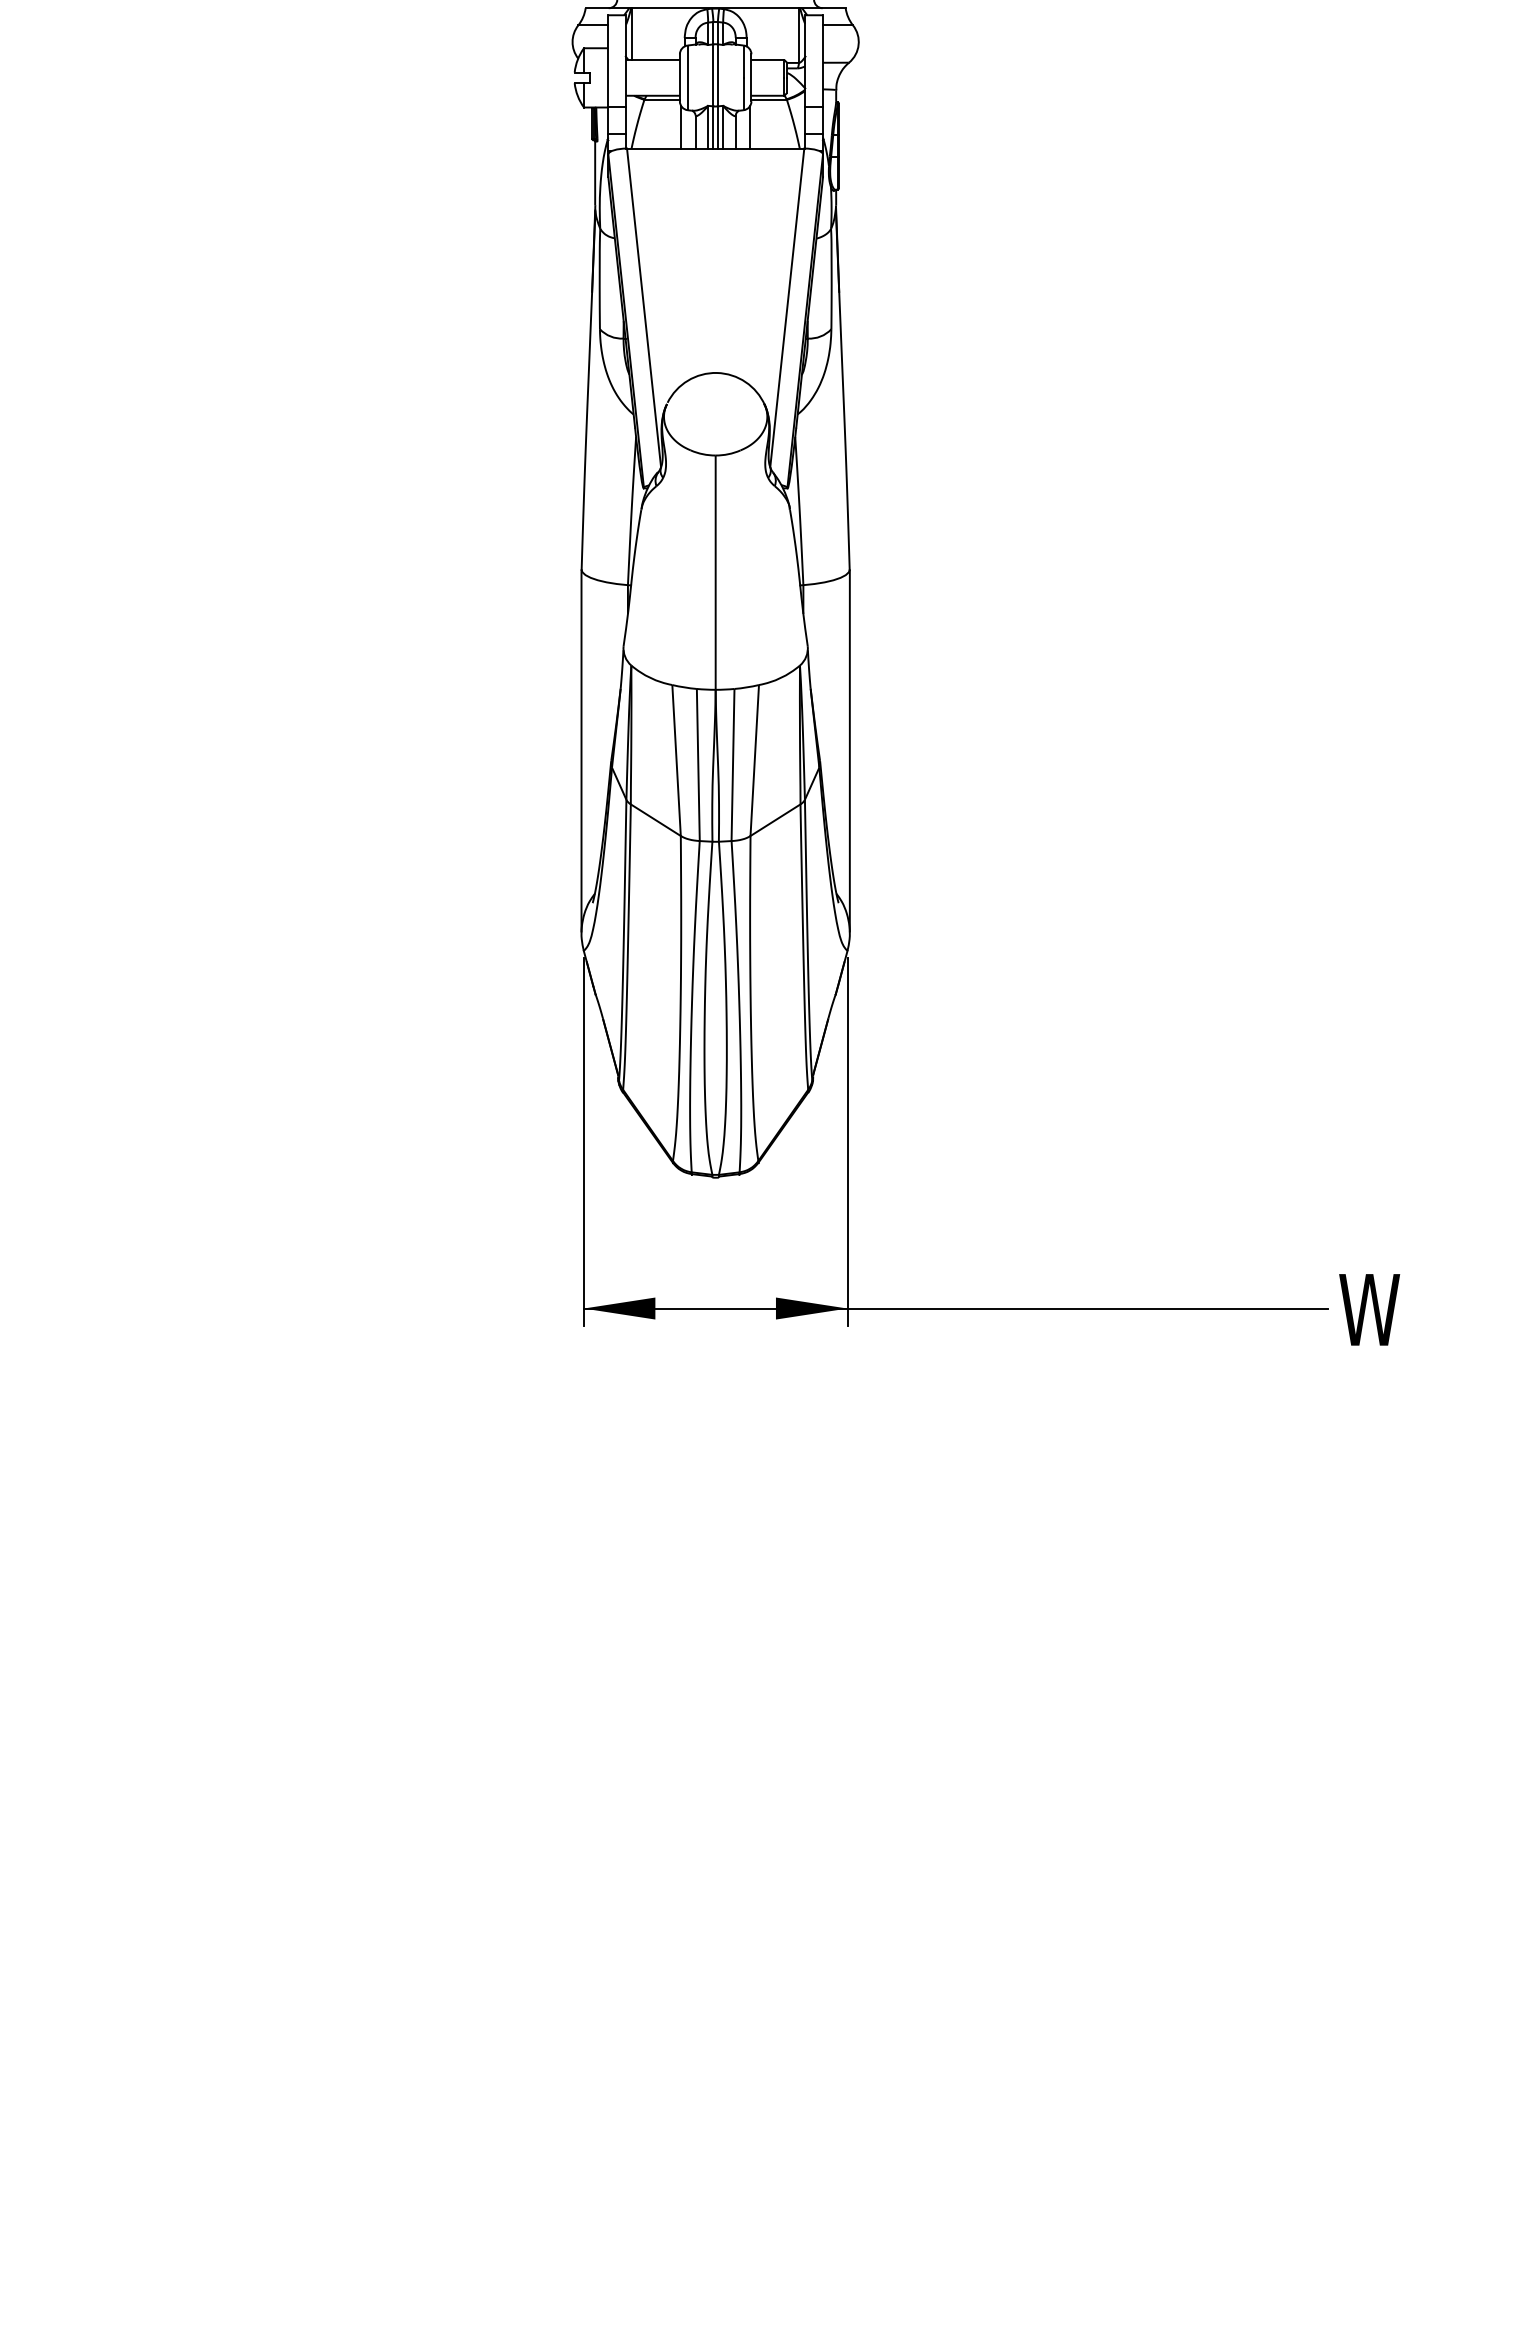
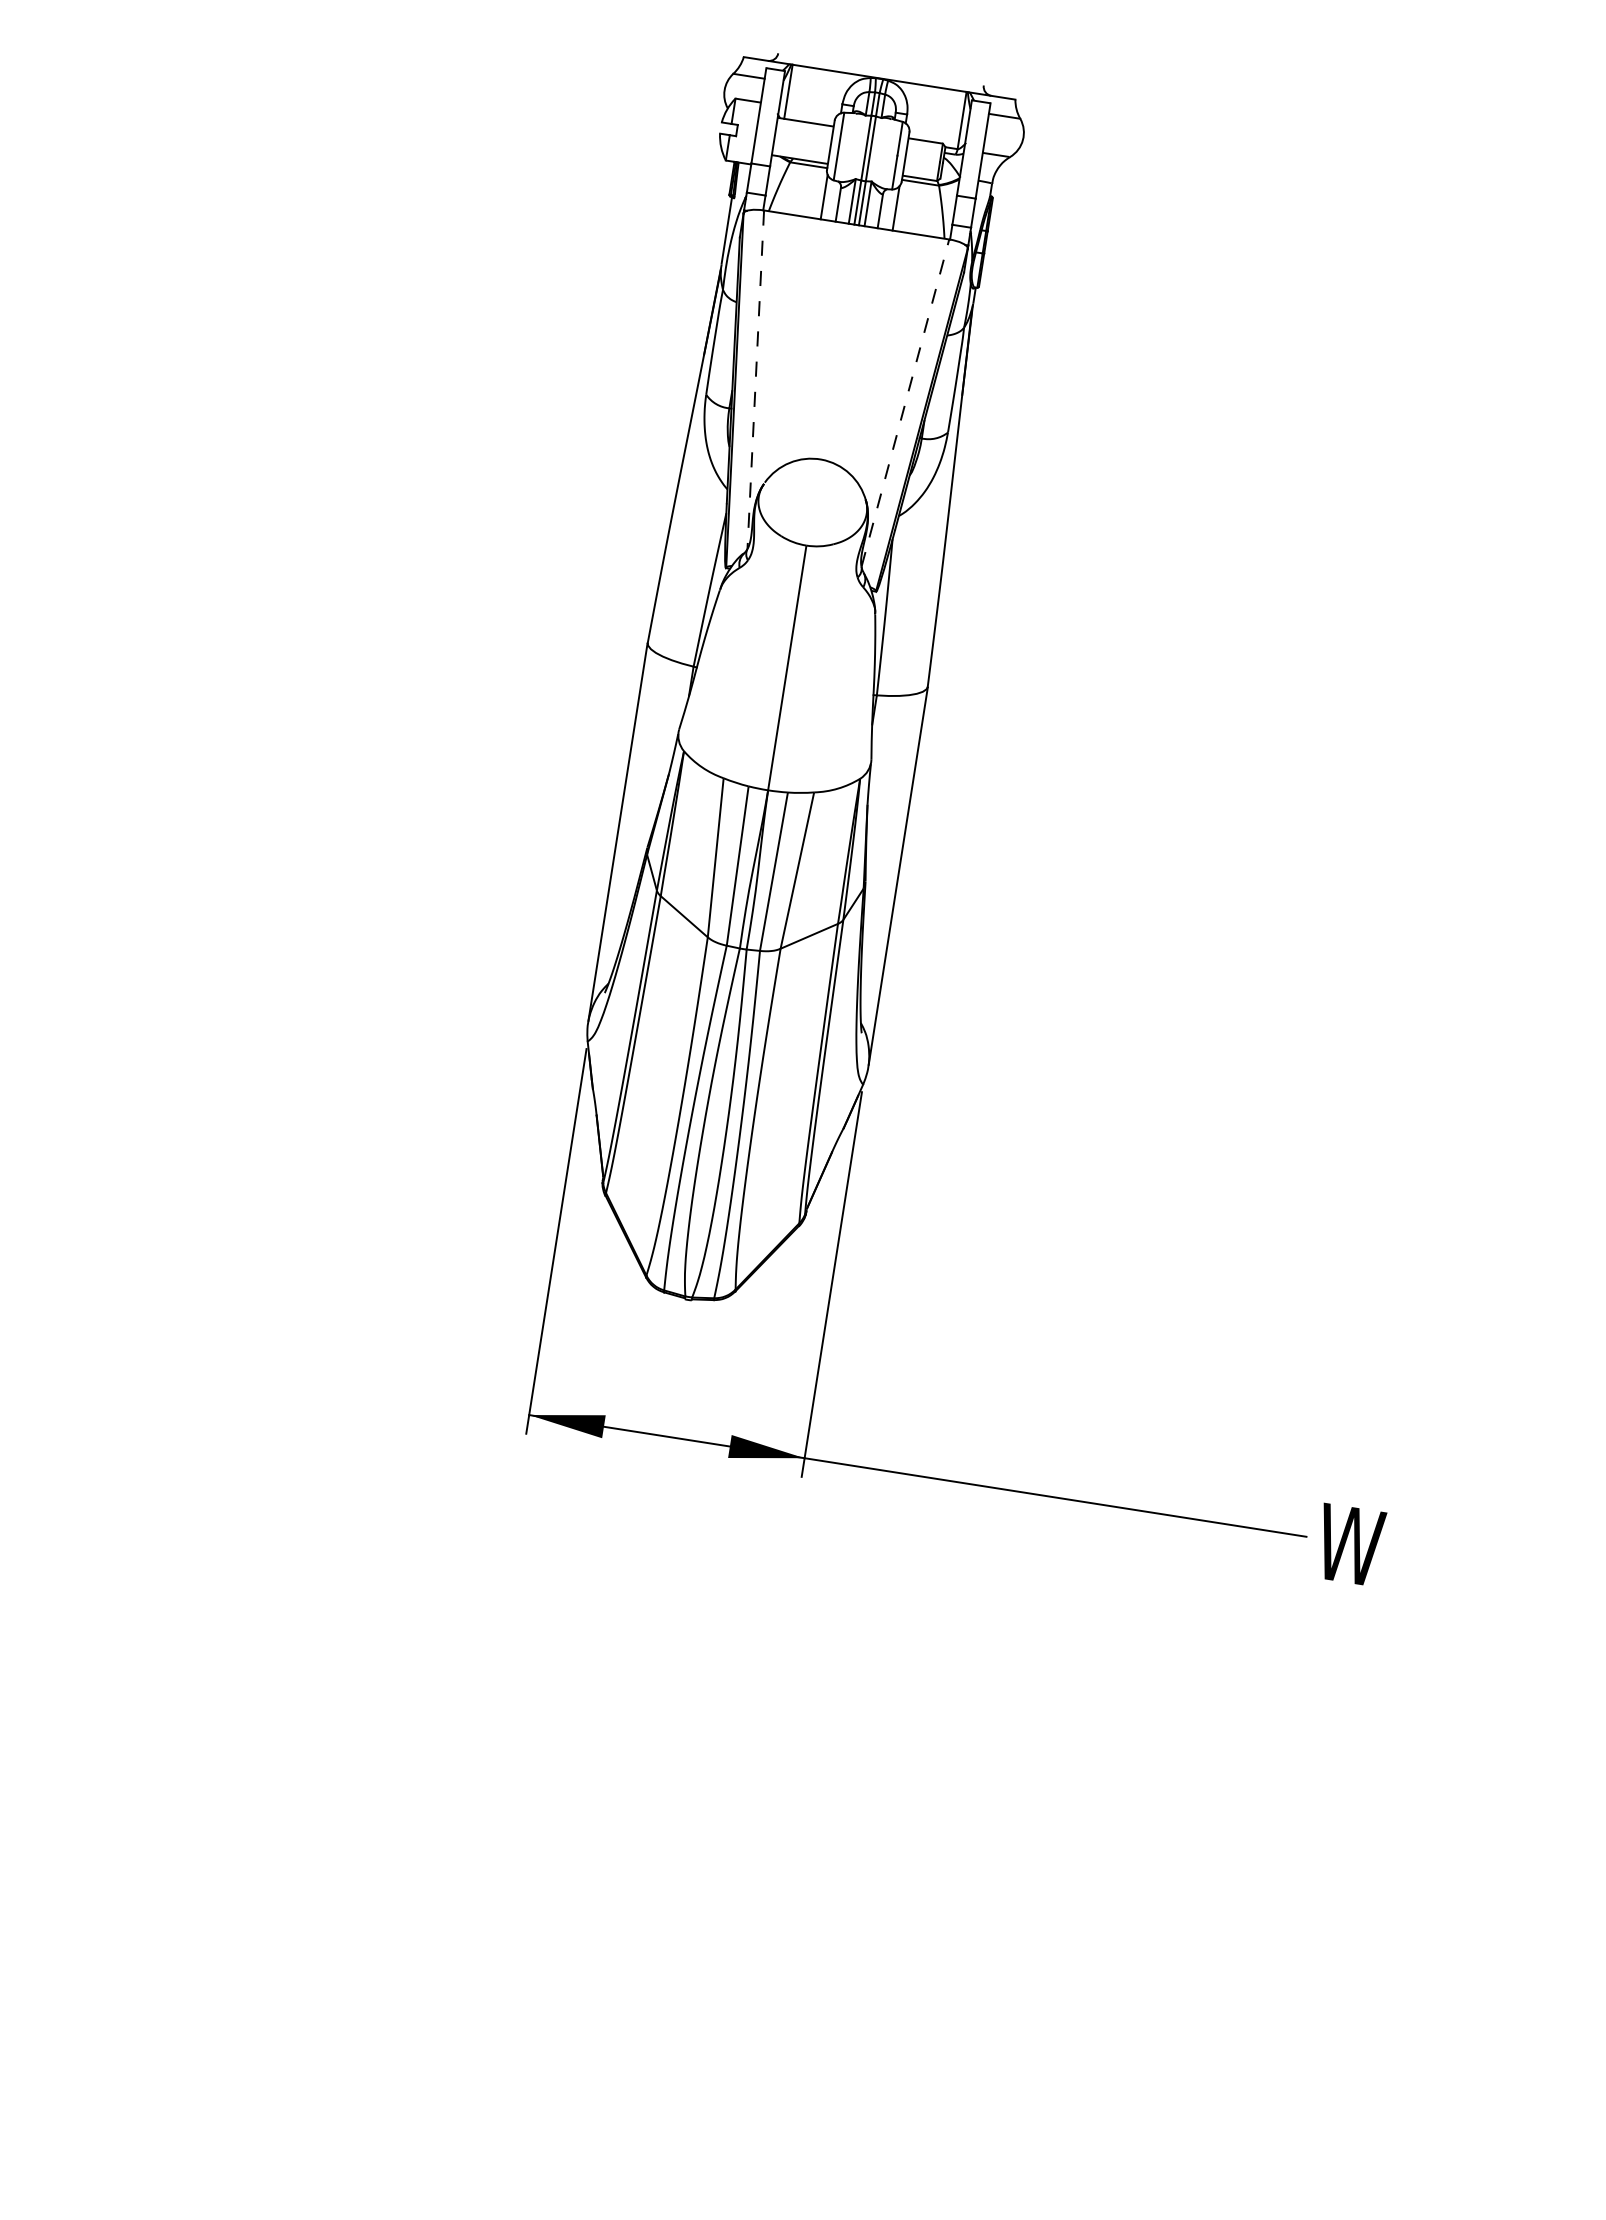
line: (787, 307) -> (905, 402), solid -> dashed
line: (644, 308) -> (756, 380), solid -> dashed

